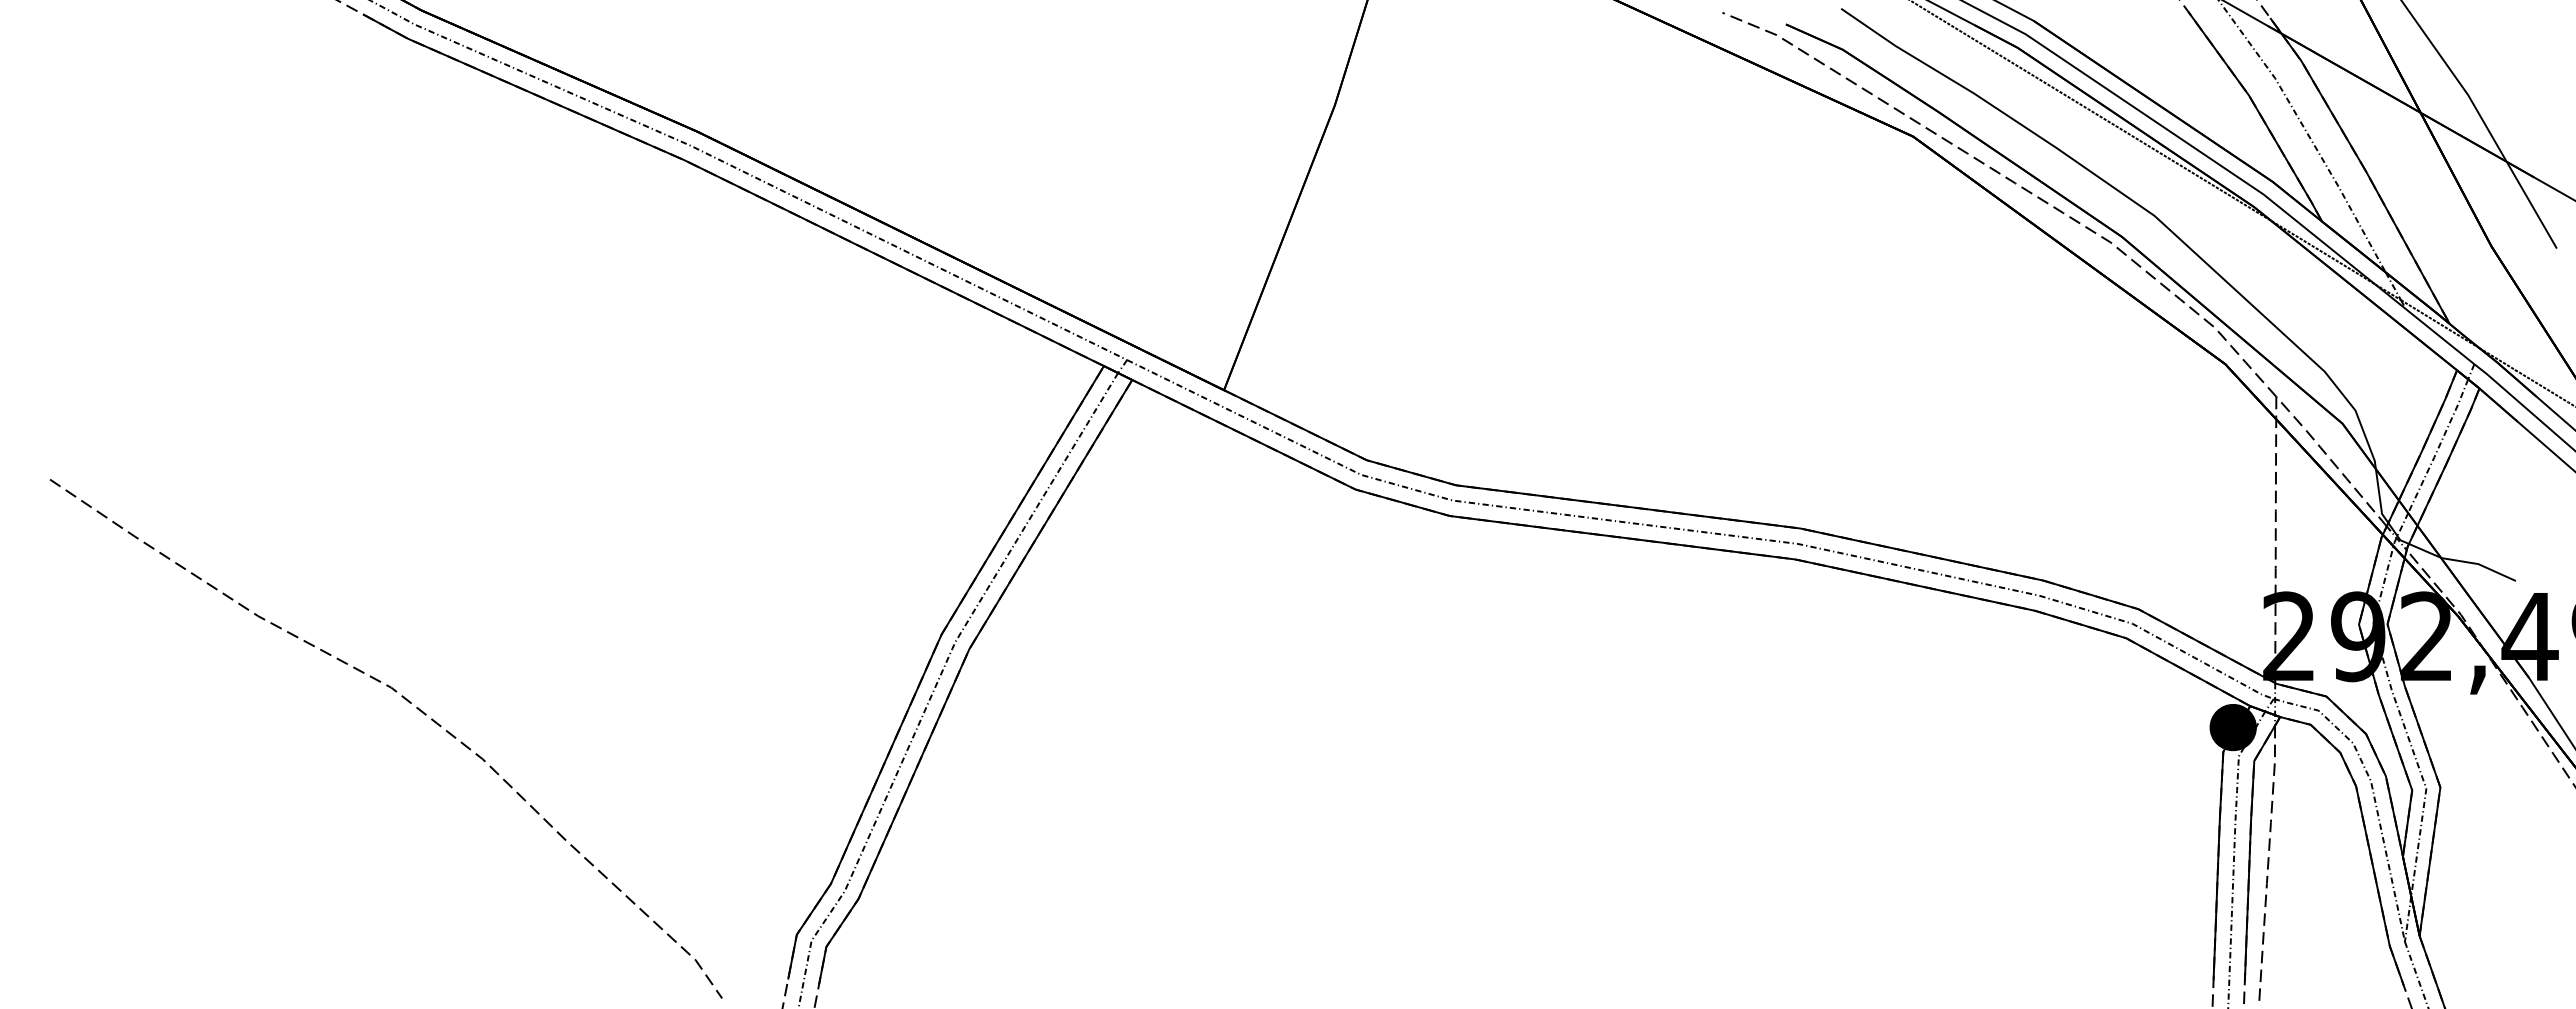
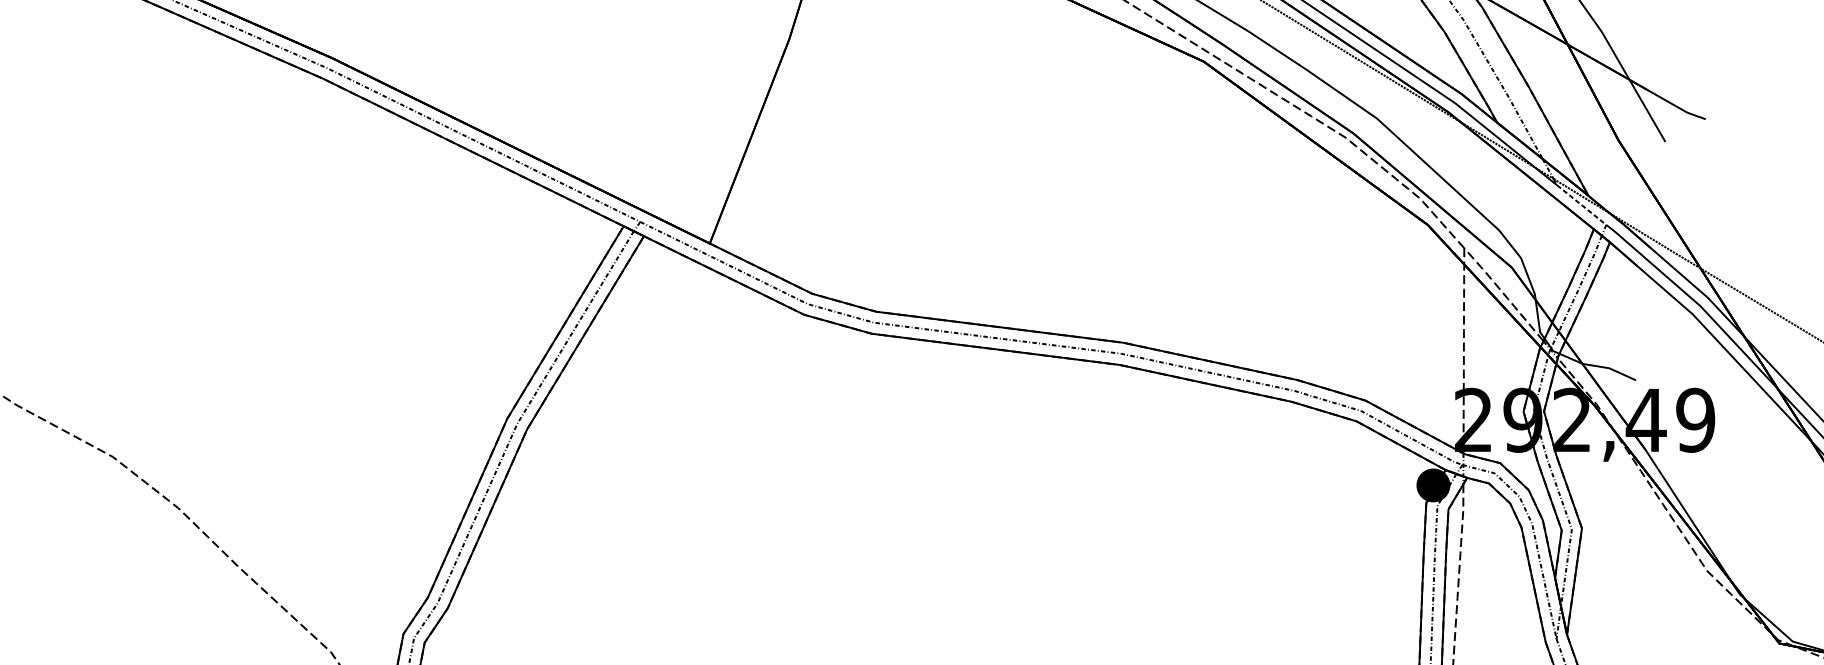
line: (2440, 336) -> (1582, 205), solid -> dashed

